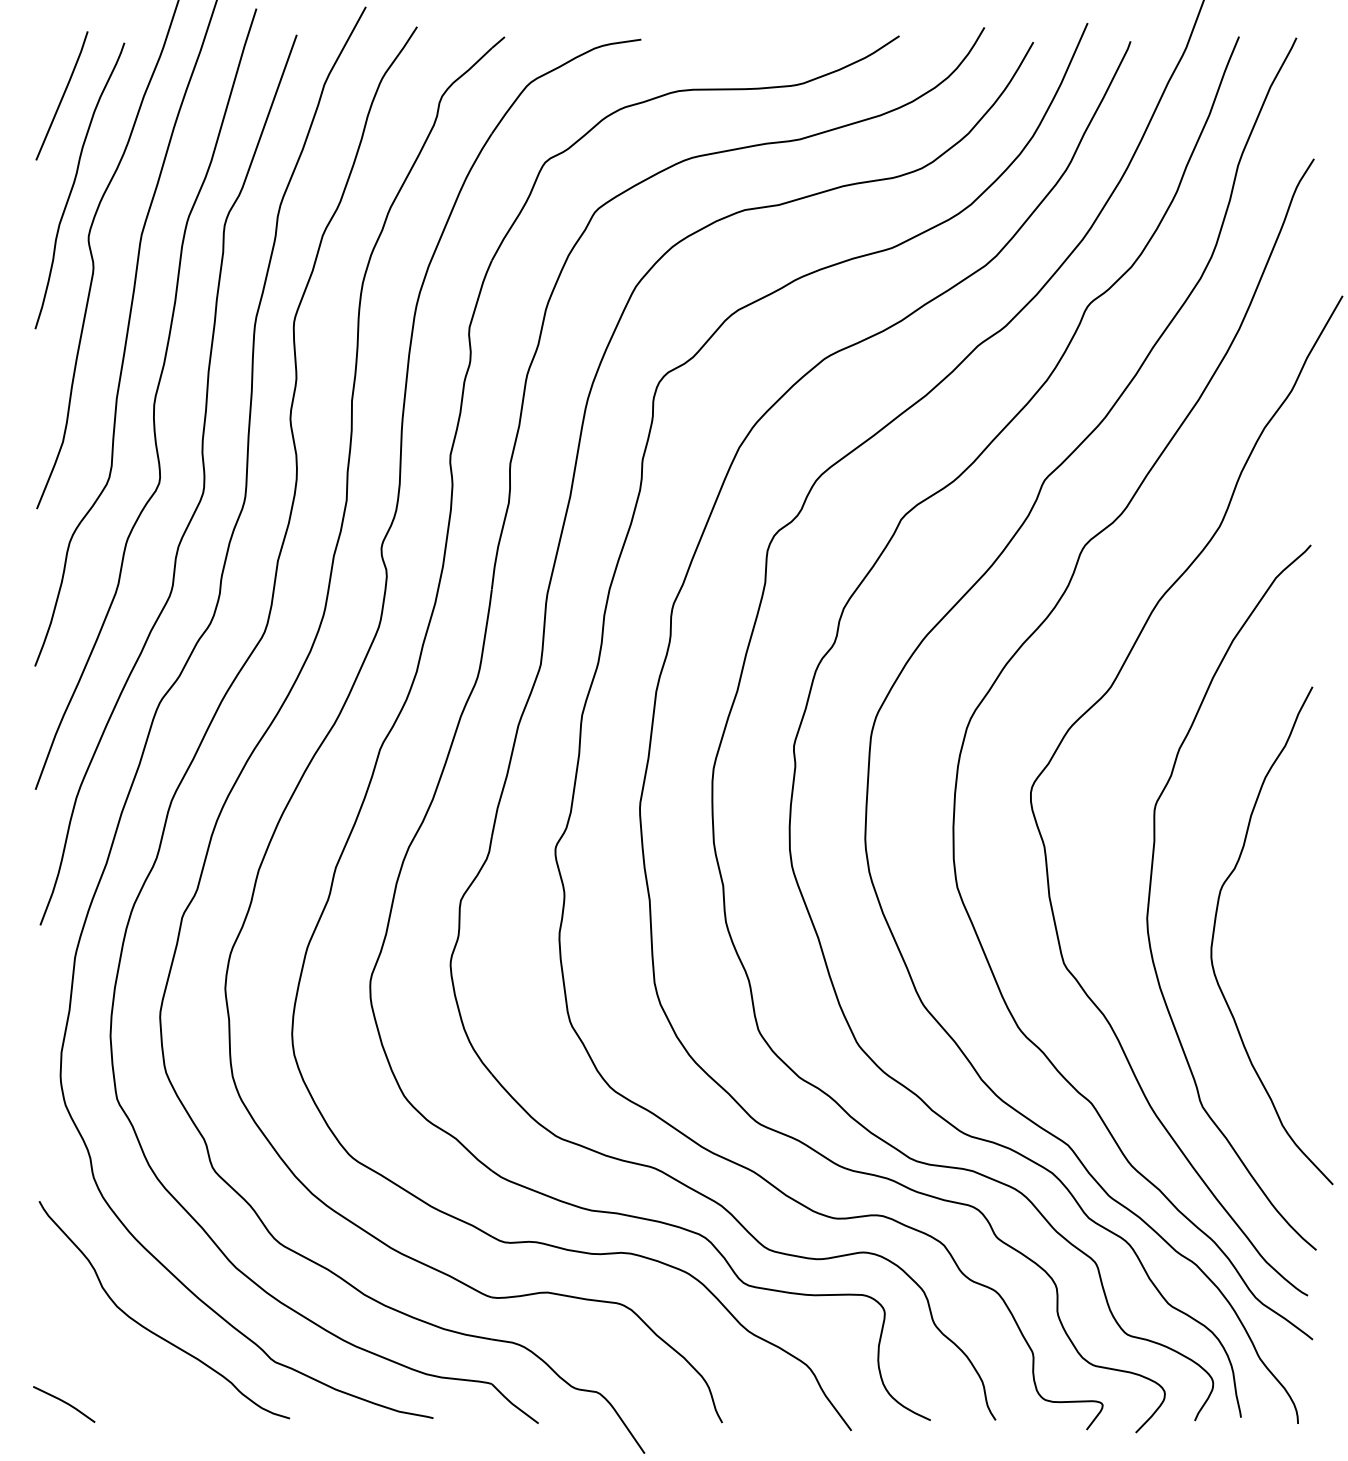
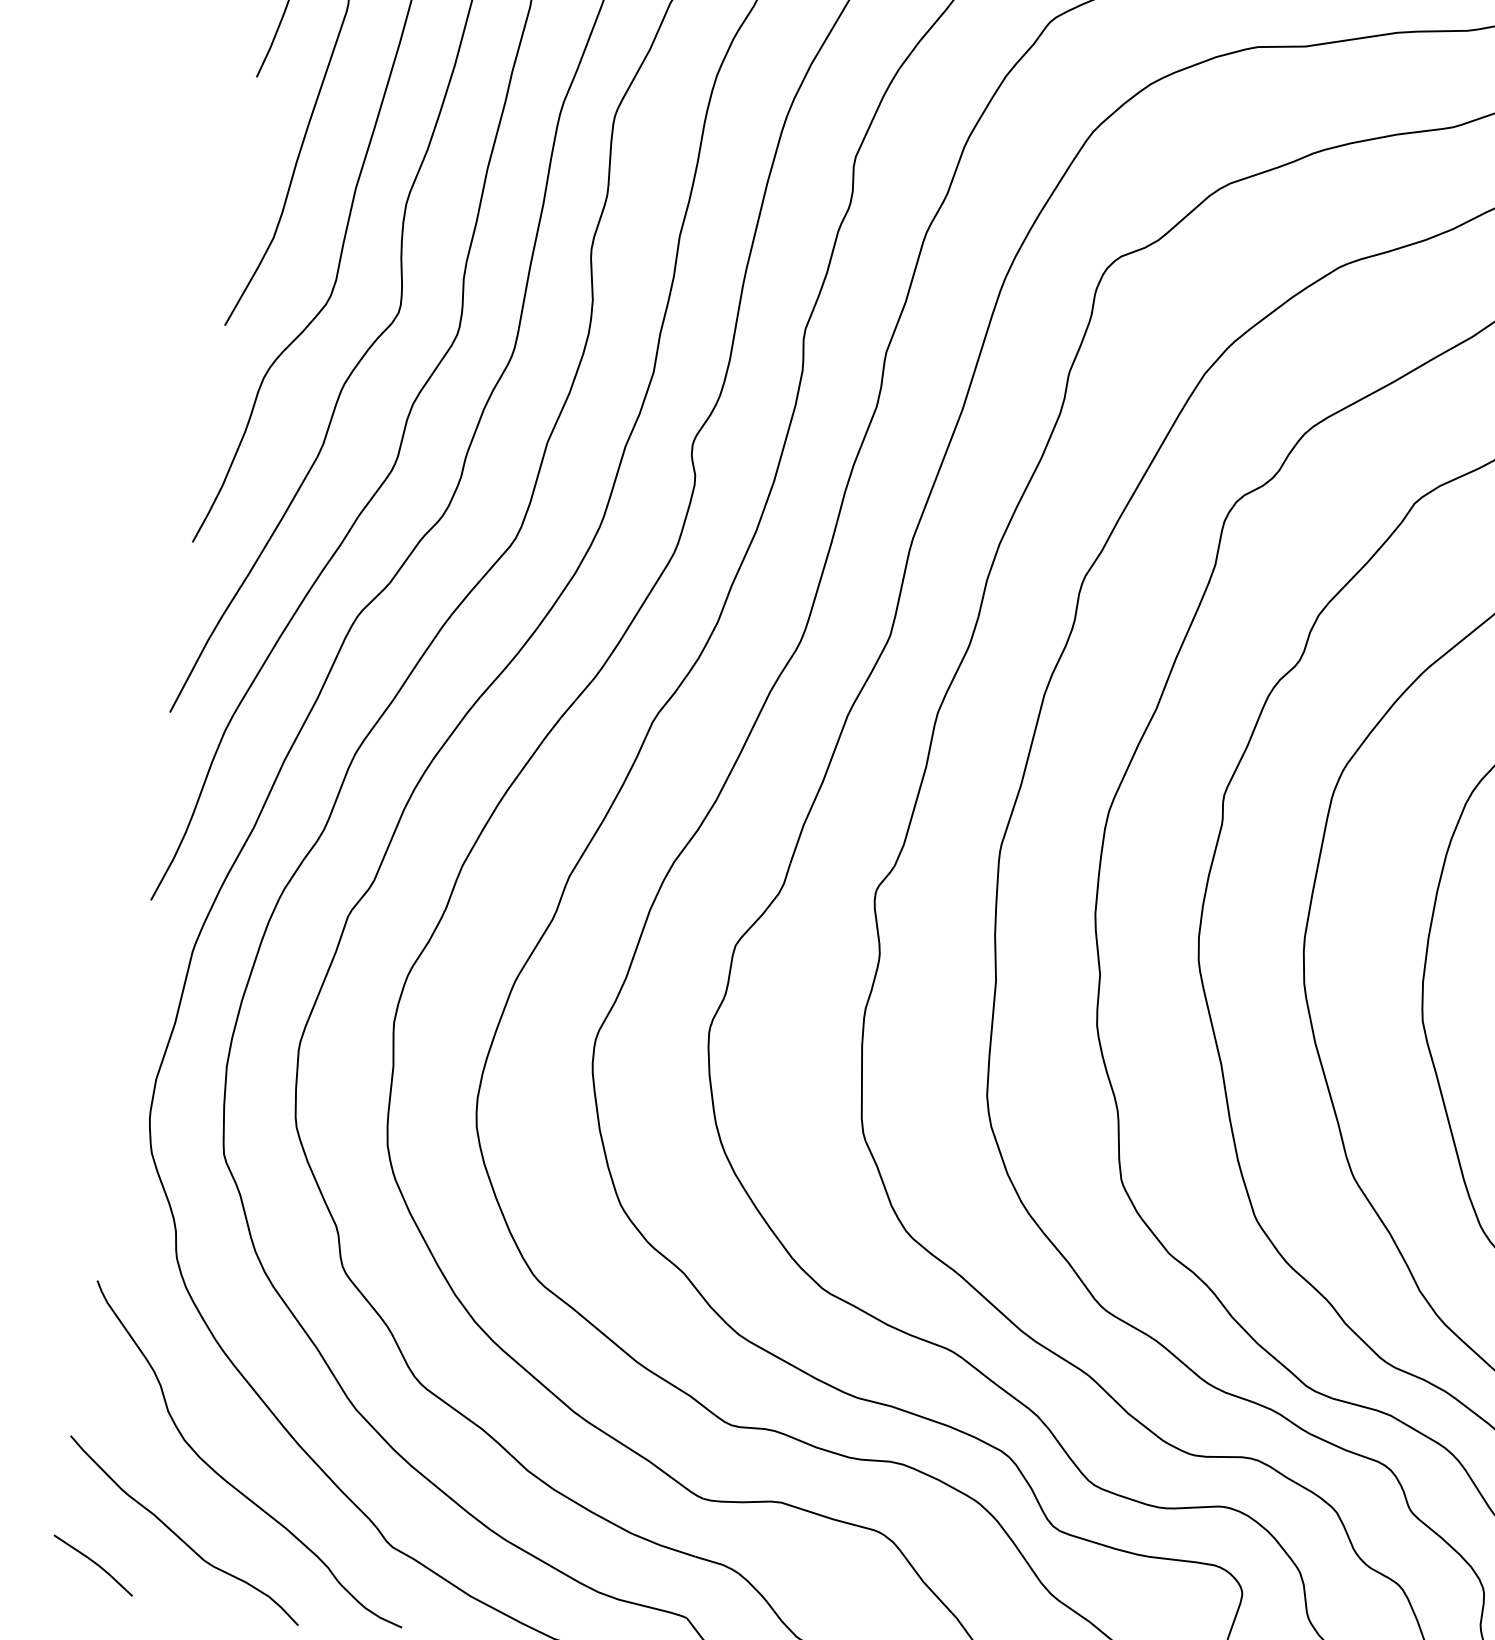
curve: (123, 1375) -> (180, 1536), added

